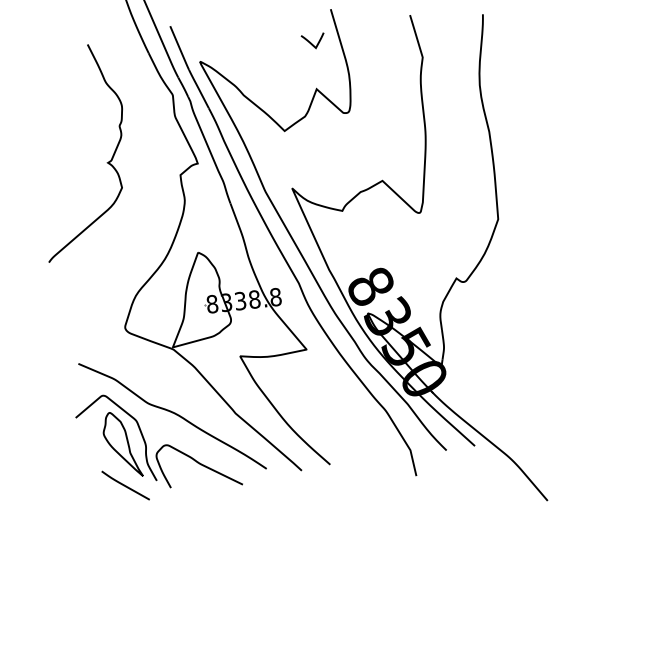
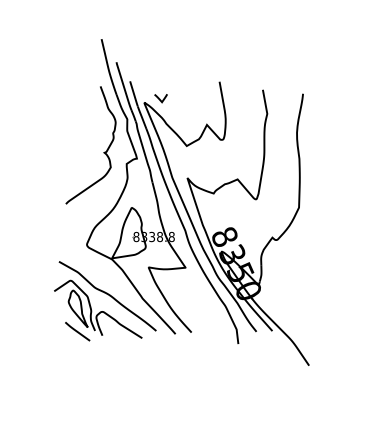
curve: (312, 41) -> (160, 98), moved
curve: (106, 162) -> (103, 152), moved

